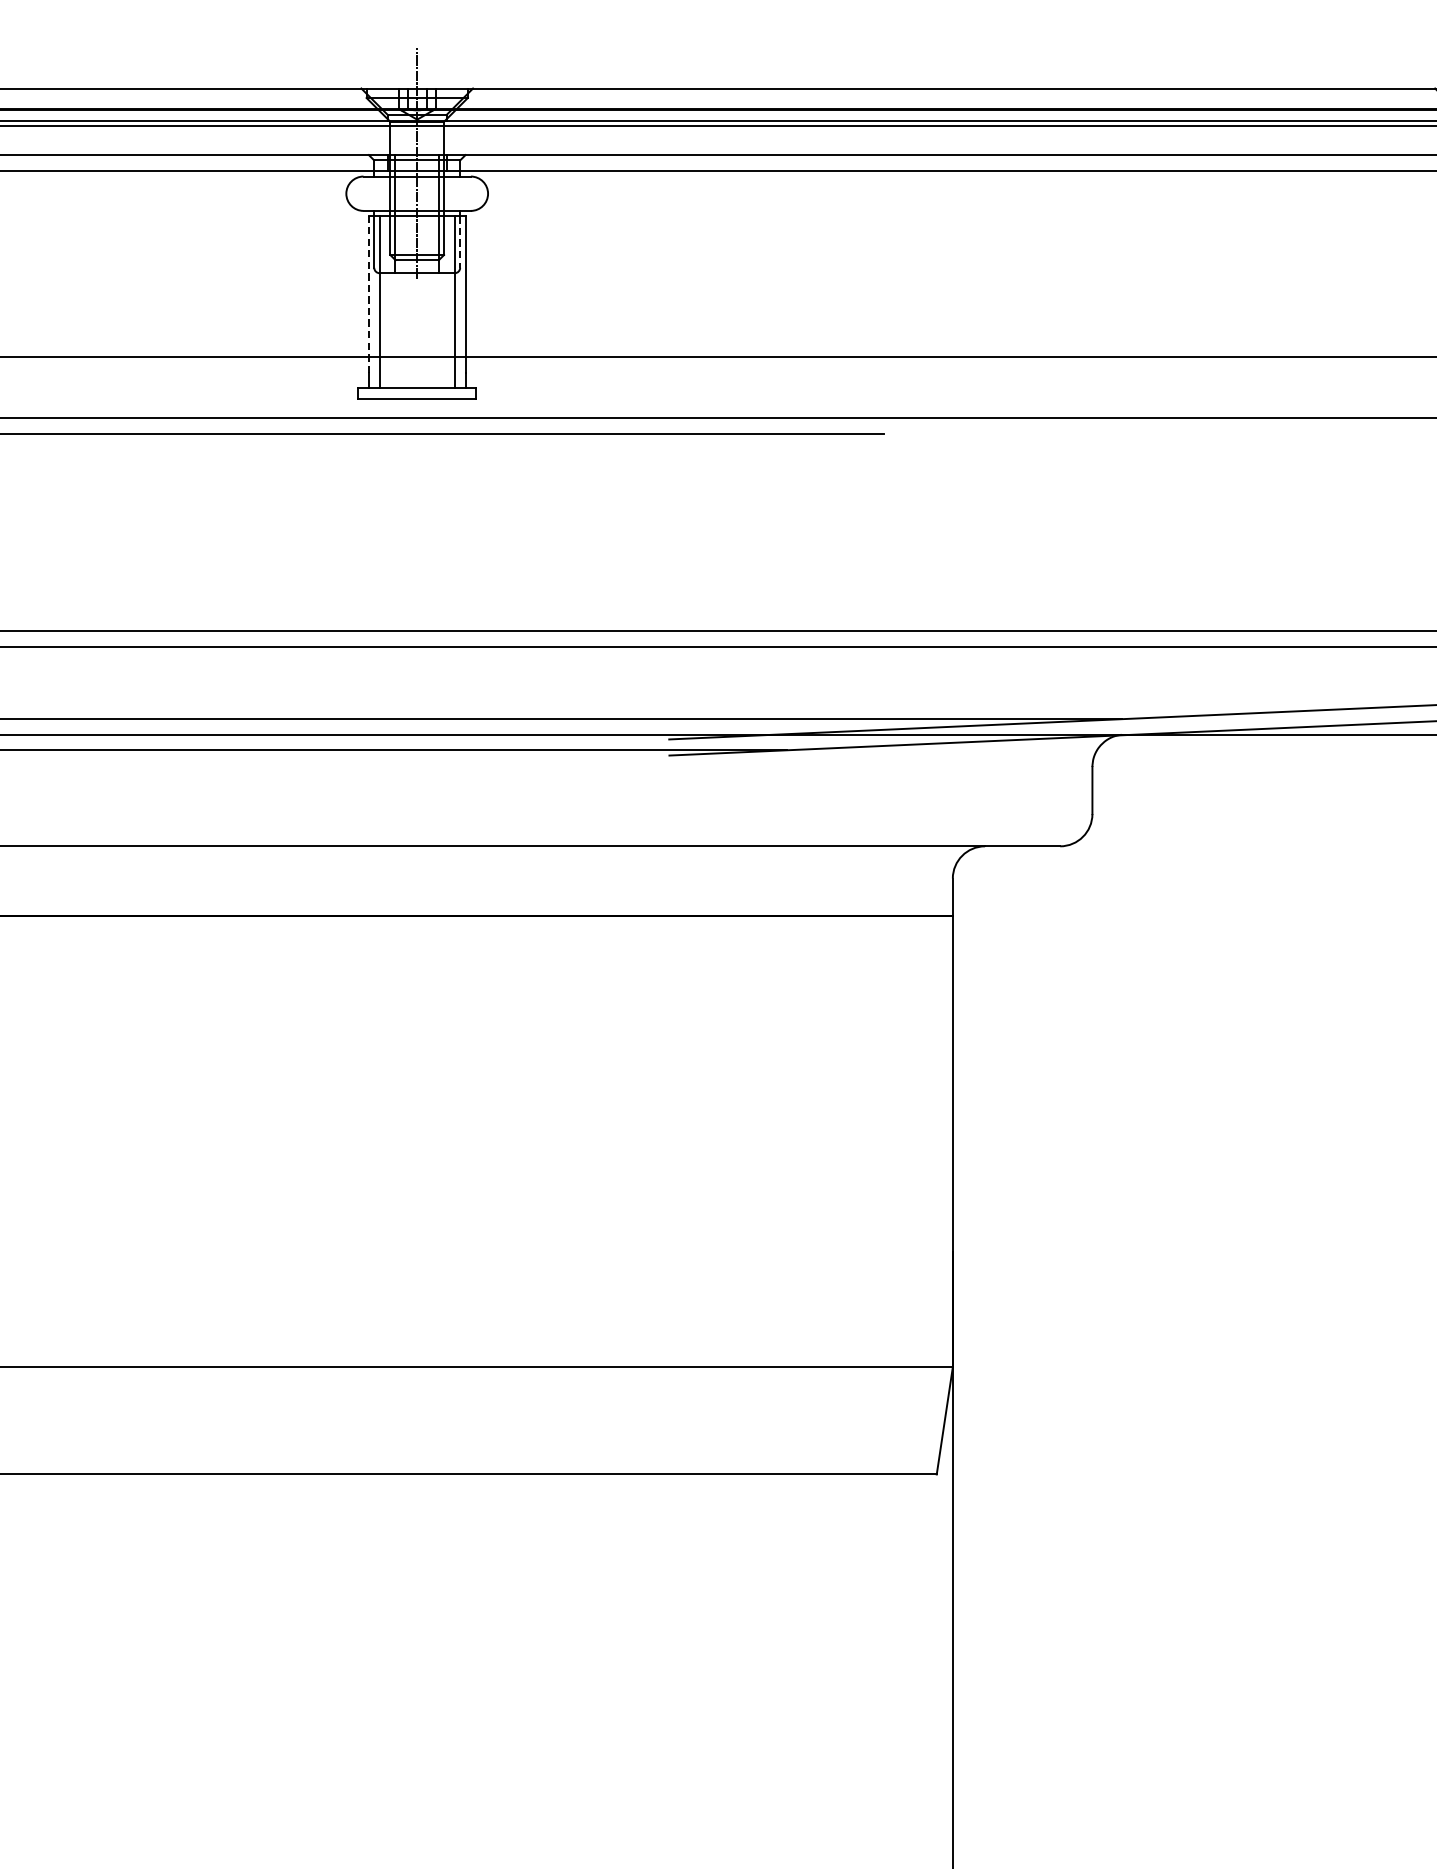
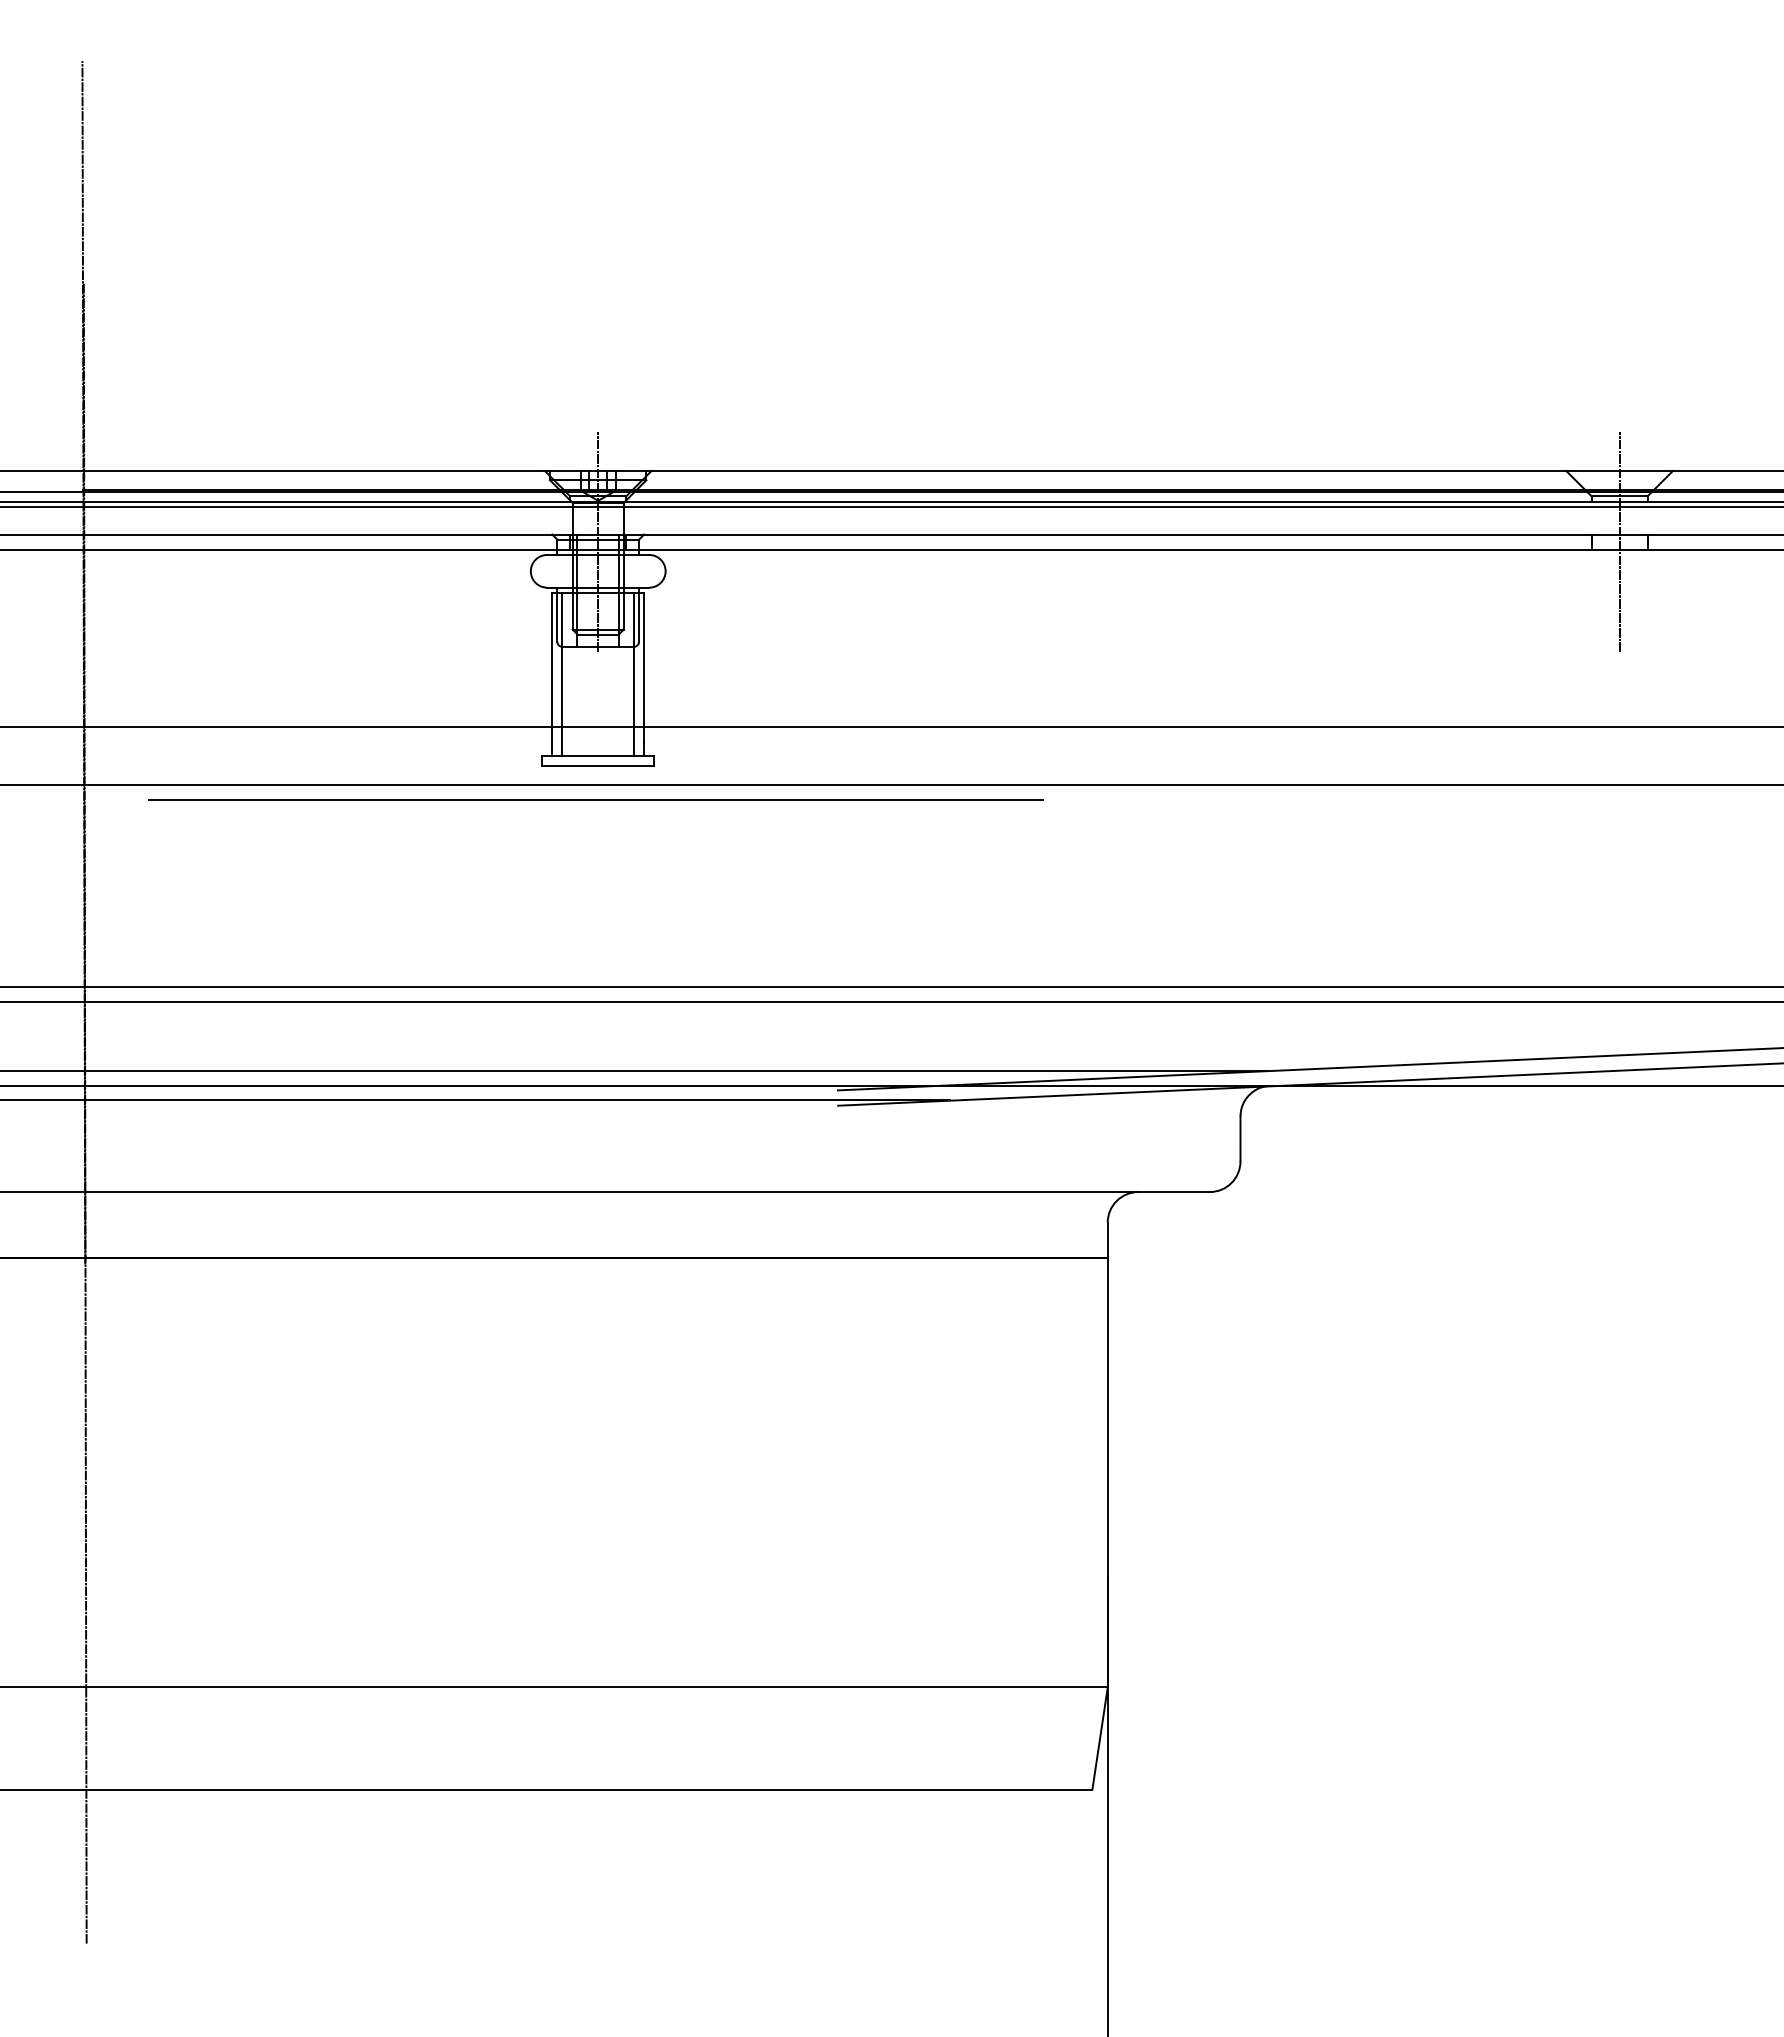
line: (460, 242) -> (639, 617), dashed -> solid
line: (369, 294) -> (552, 667), dashed -> solid

